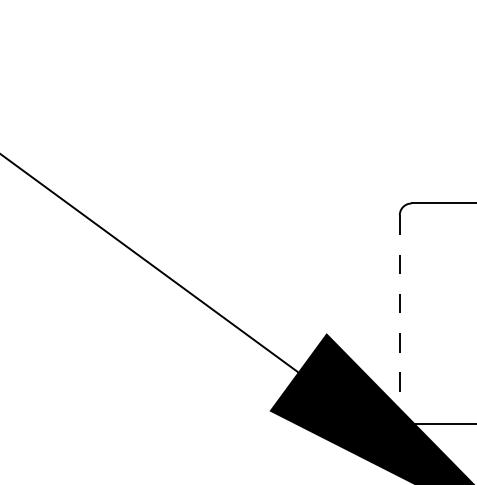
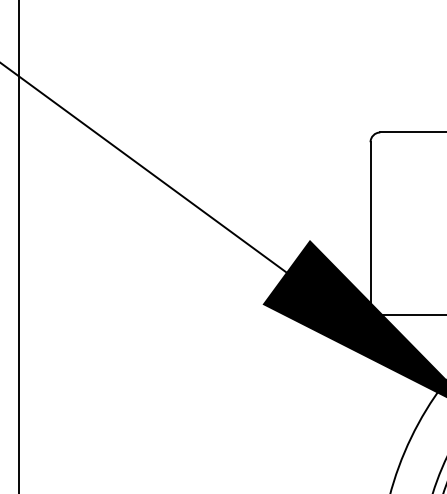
line: (399, 313) -> (370, 223), dashed -> solid

